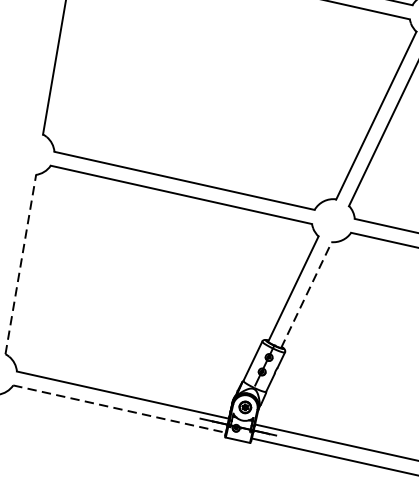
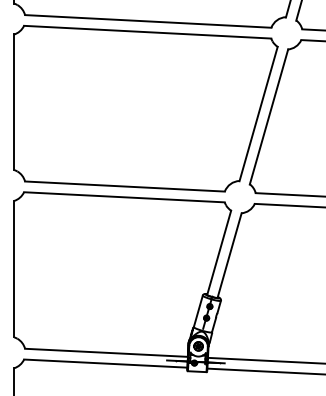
line: (21, 263) -> (14, 268), dashed -> solid
line: (306, 294) -> (229, 255), dashed -> solid
line: (119, 408) -> (105, 363), dashed -> solid

